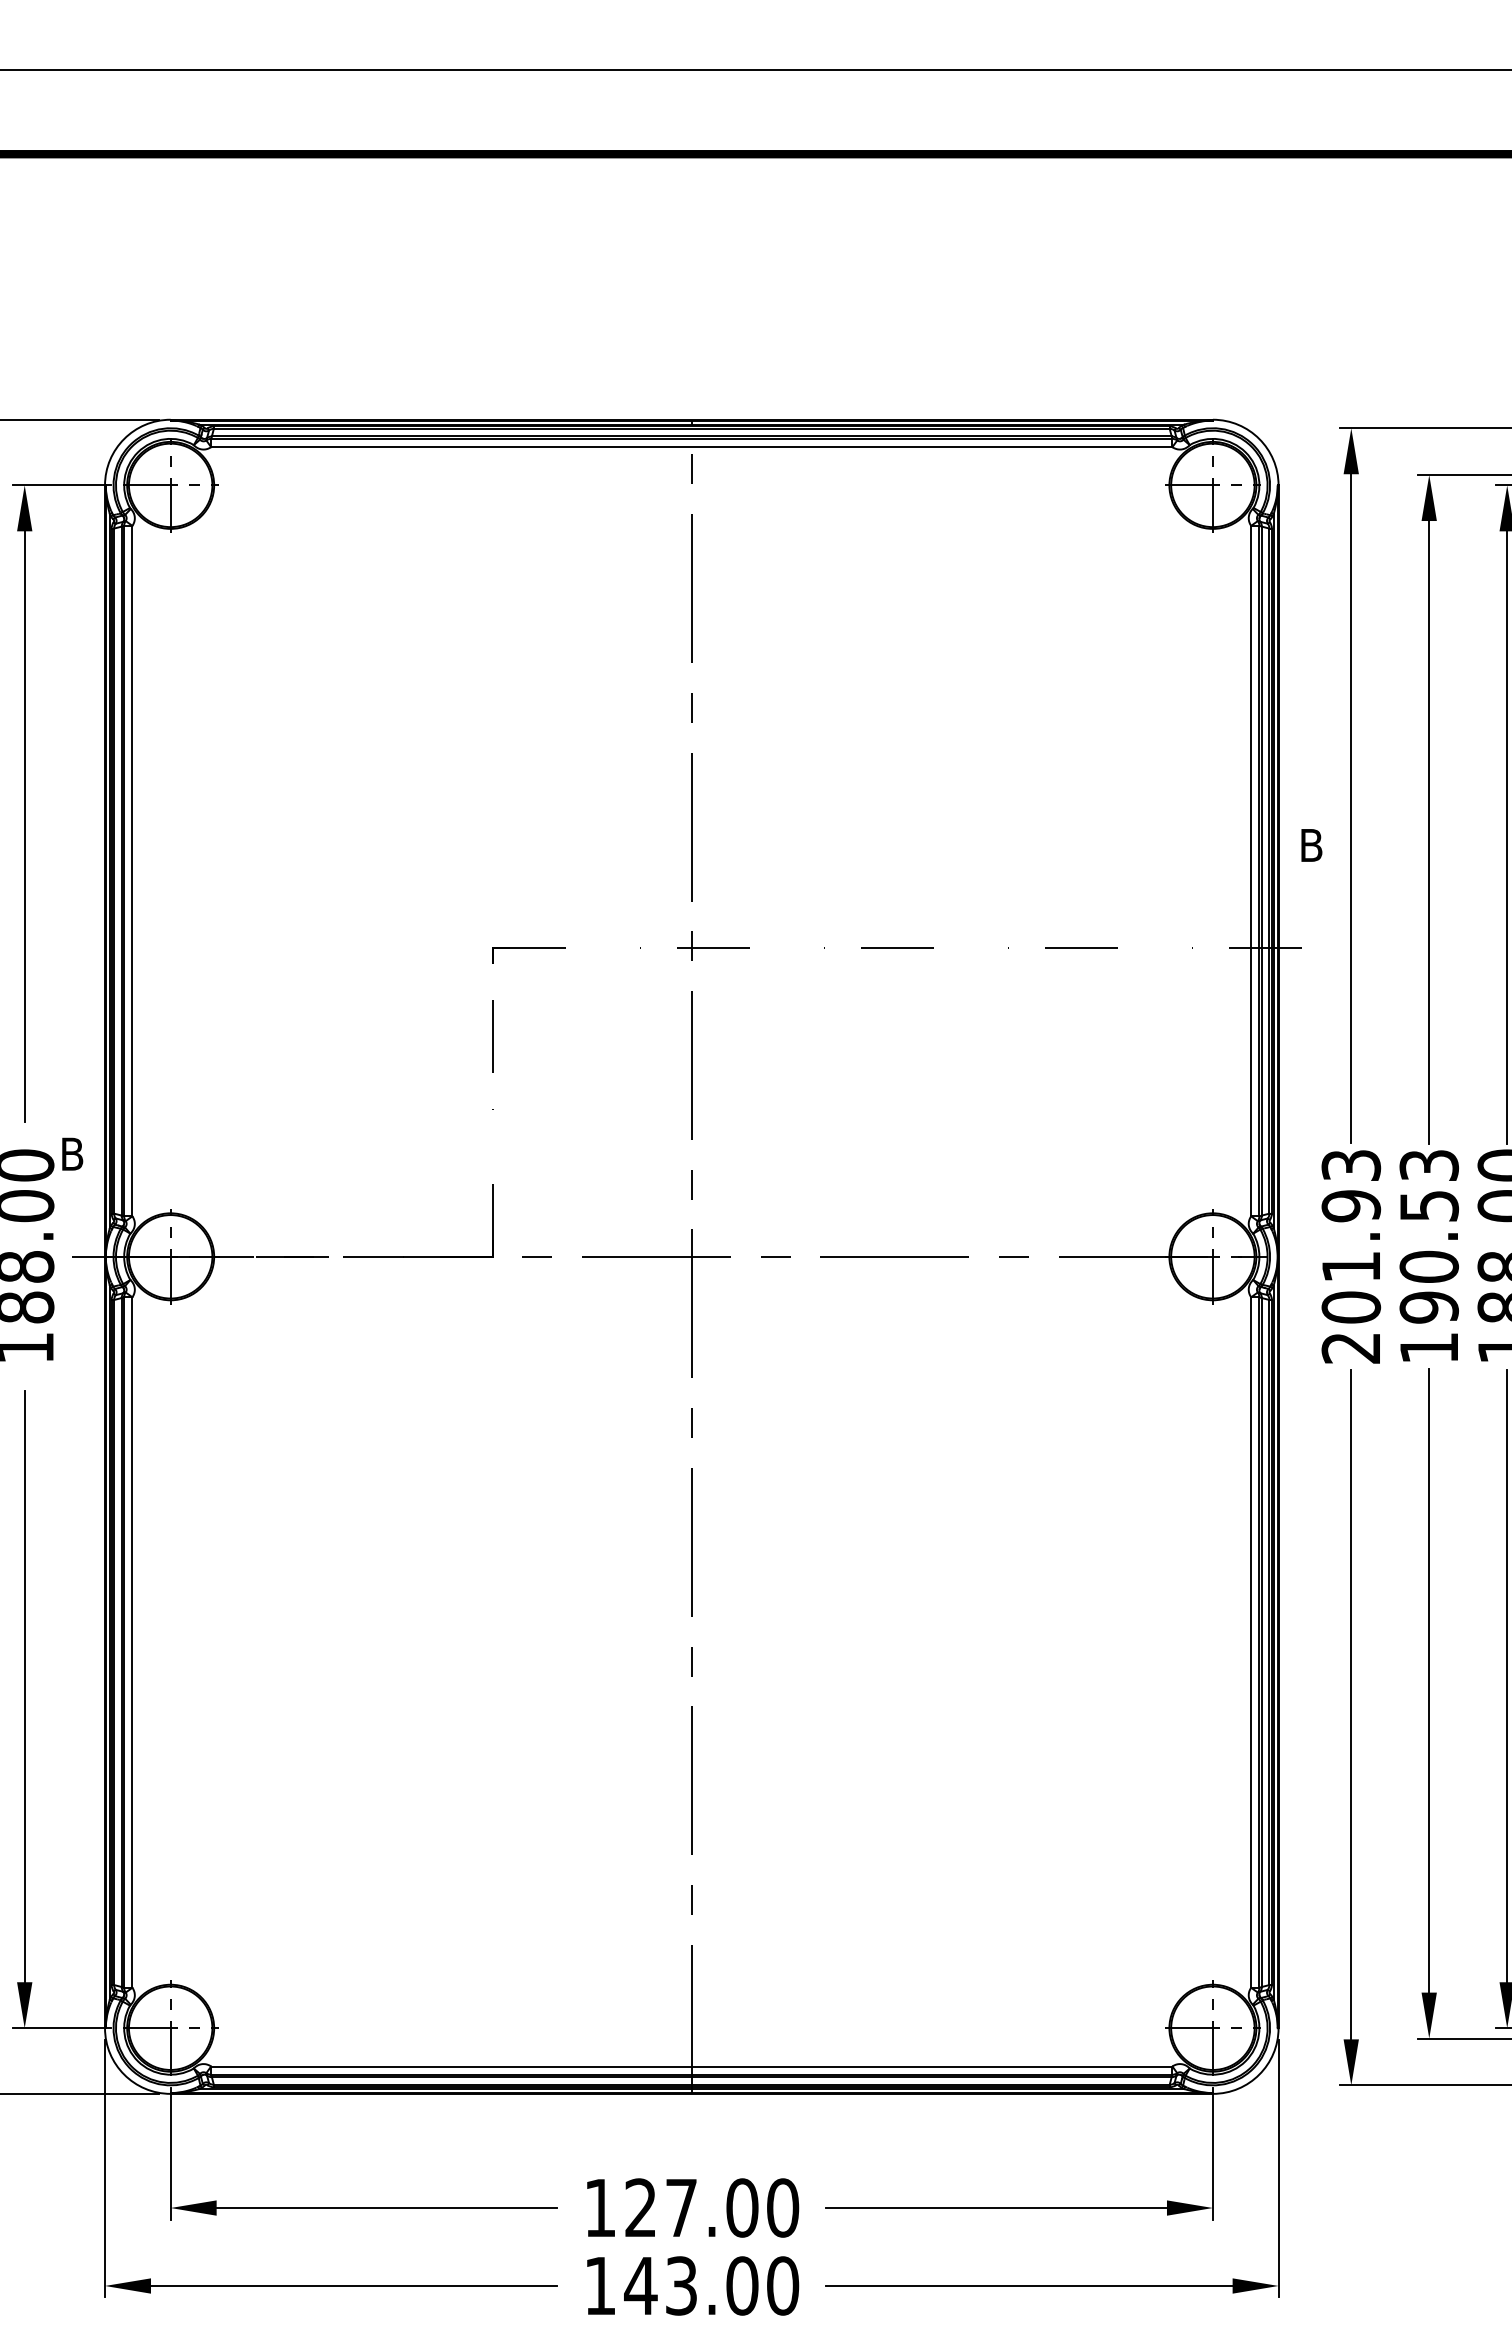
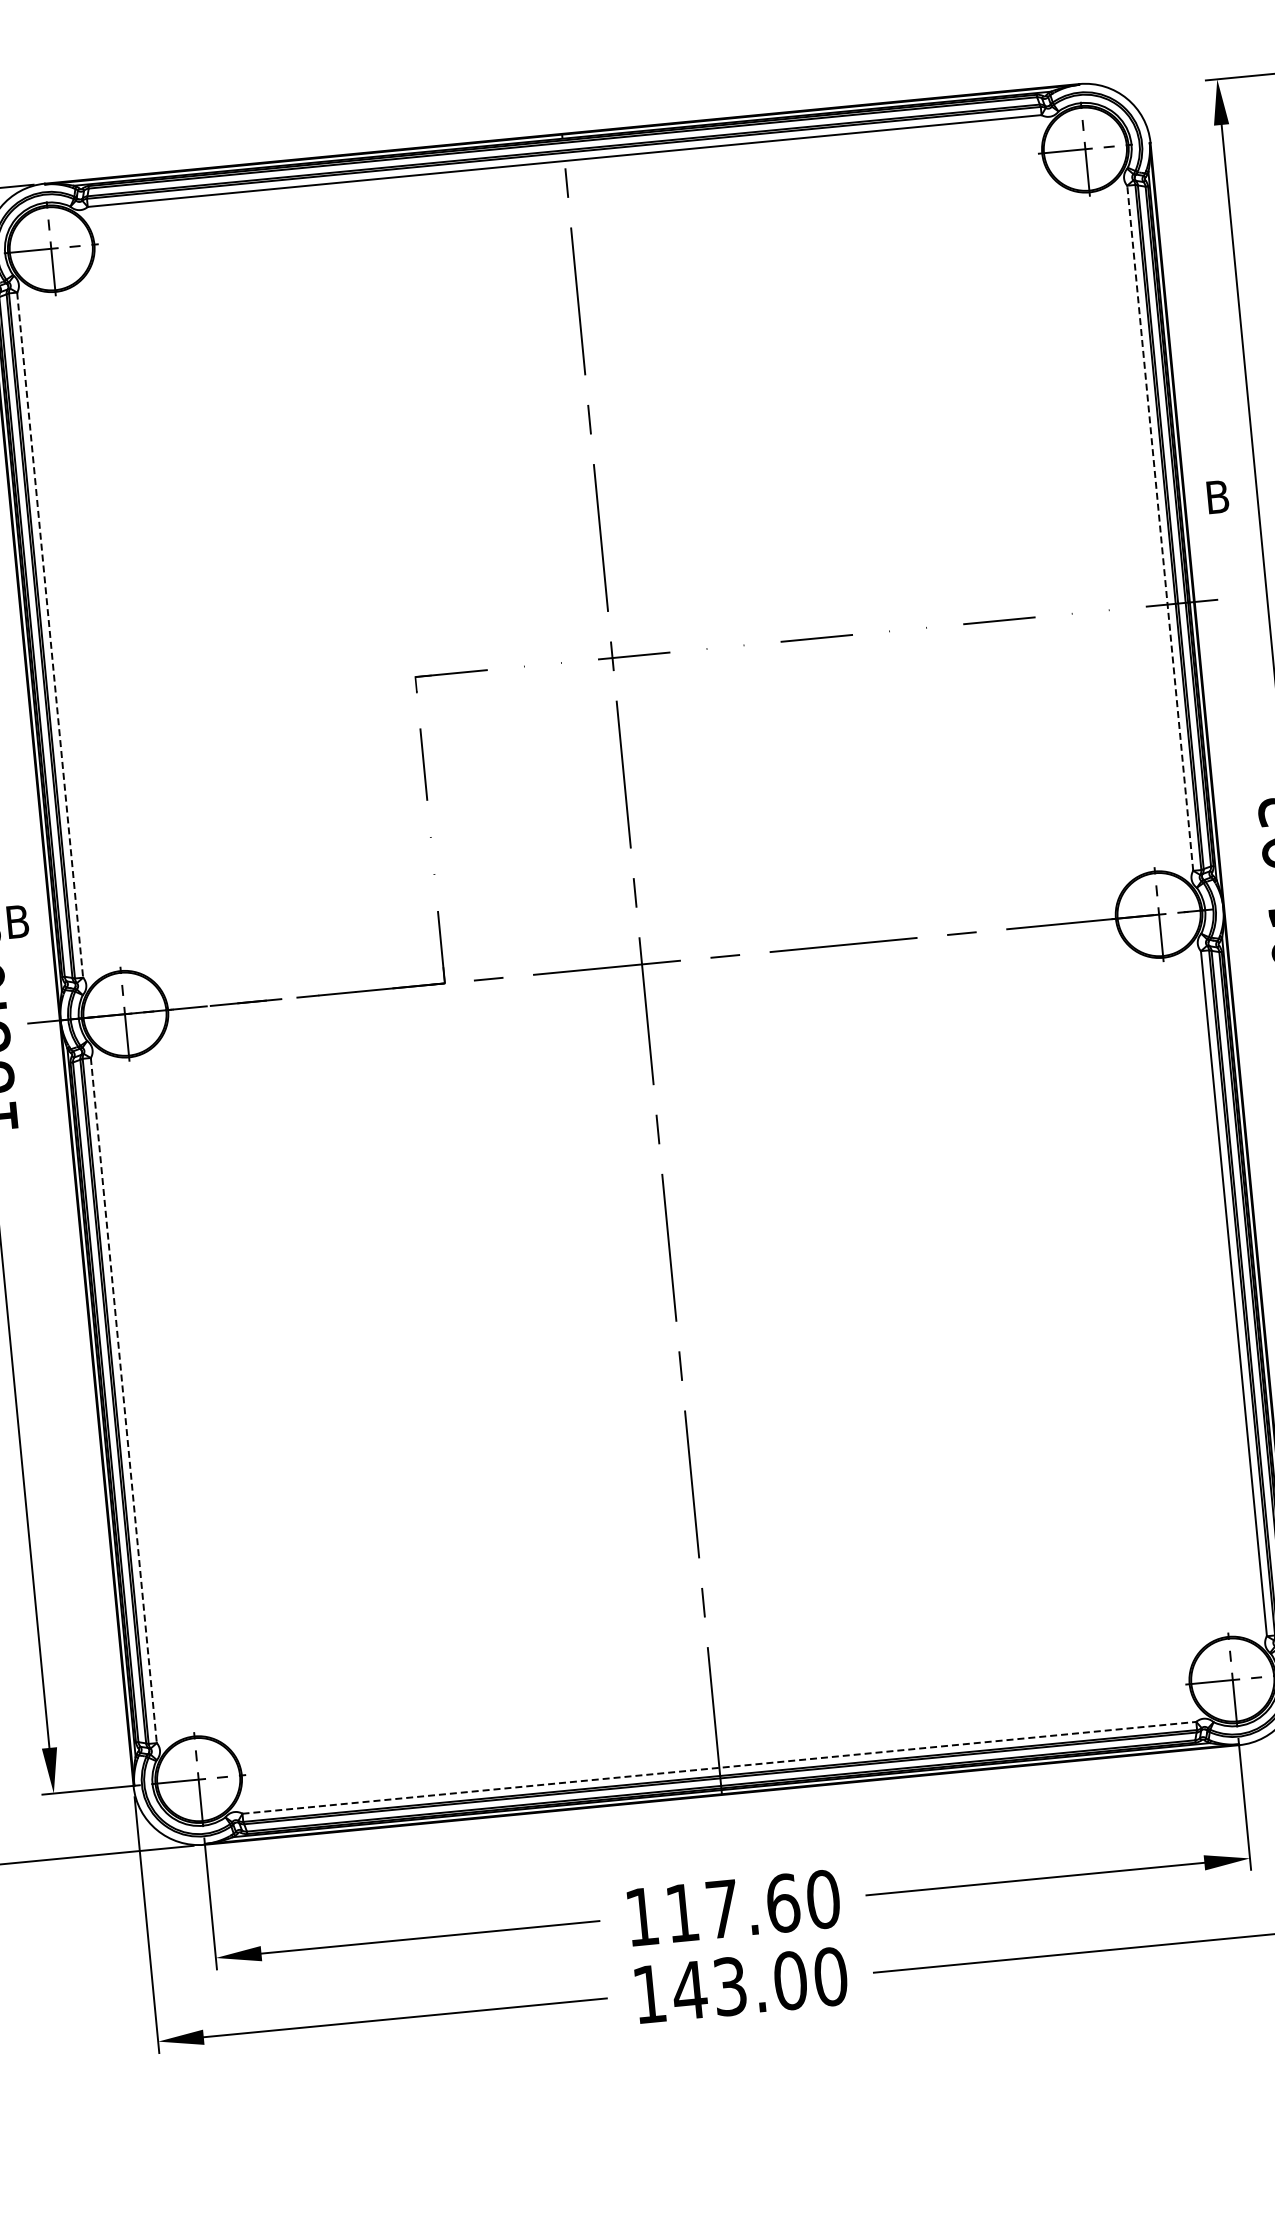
line: (1251, 870) -> (1160, 527), solid -> dashed
line: (132, 871) -> (50, 635), solid -> dashed
line: (132, 1643) -> (124, 1401), solid -> dashed
line: (691, 2066) -> (719, 1767), solid -> dashed
text: (691, 2207) -> (732, 1907), 127.00 -> 117.60

